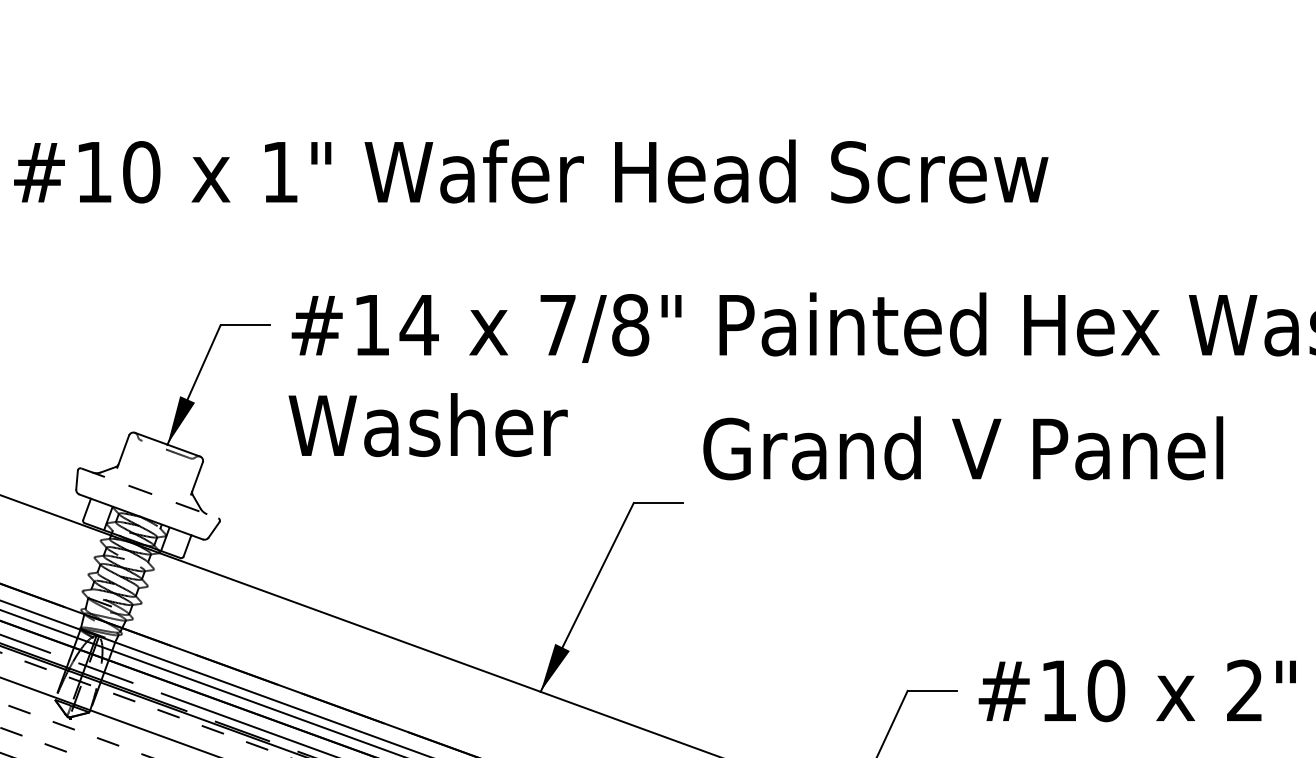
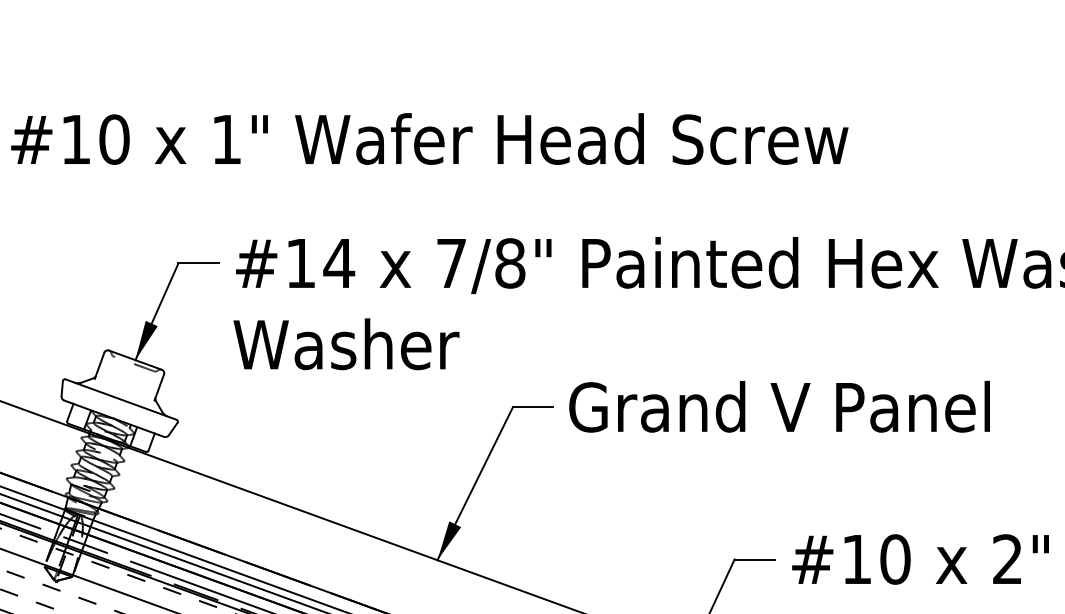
text: (963, 448) -> (779, 406), moved
line: (149, 493) -> (120, 399), dashed -> solid

